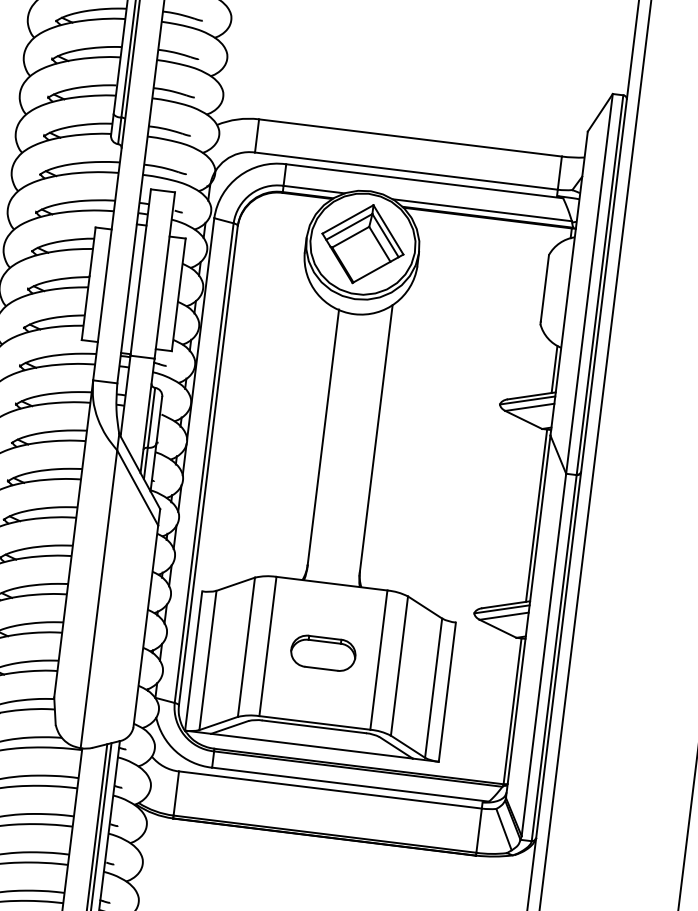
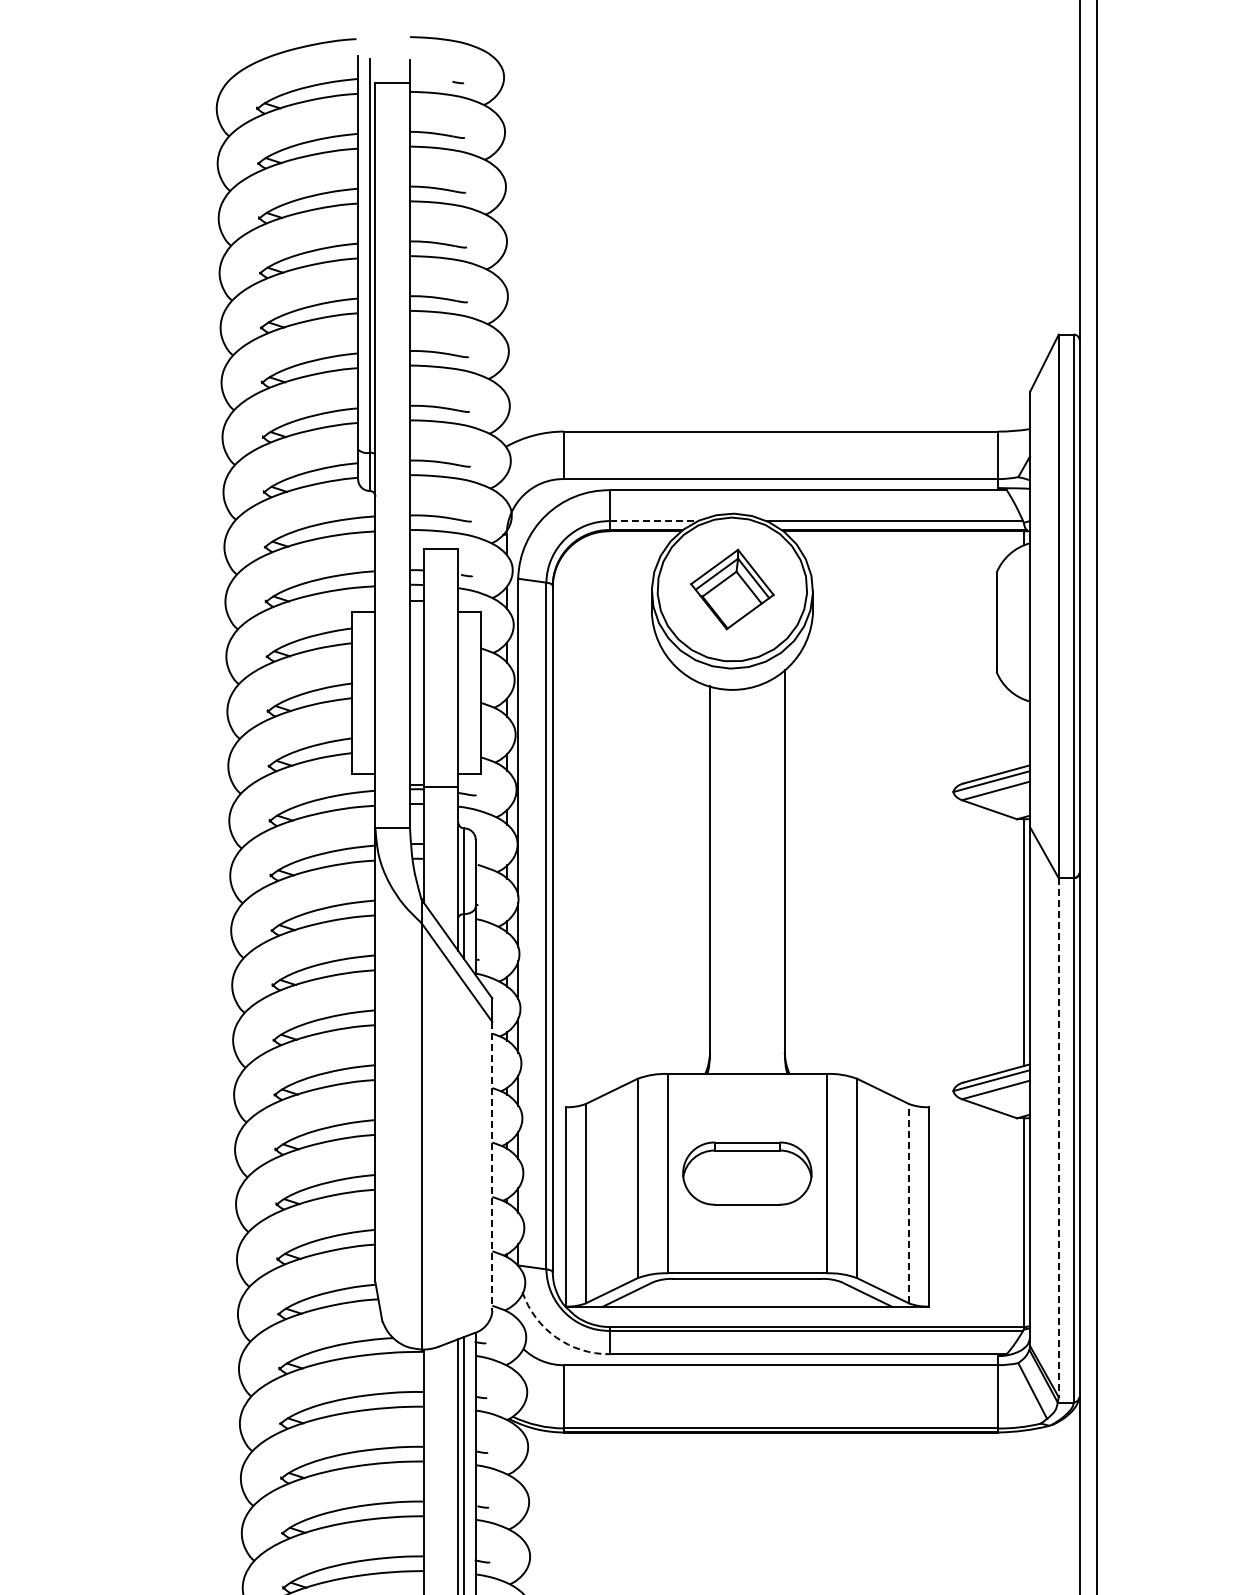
line: (314, 189) -> (654, 521), solid -> dashed
part: (363, 244) -> (732, 589), size x0.7
line: (554, 368) -> (1024, 732), removed
line: (145, 626) -> (492, 1166), solid -> dashed
part: (323, 653) -> (747, 1173), size x1.4
line: (543, 655) -> (1058, 1138), solid -> dashed
line: (433, 688) -> (908, 1203), solid -> dashed
arc: (175, 751) -> (556, 1337), solid -> dashed

